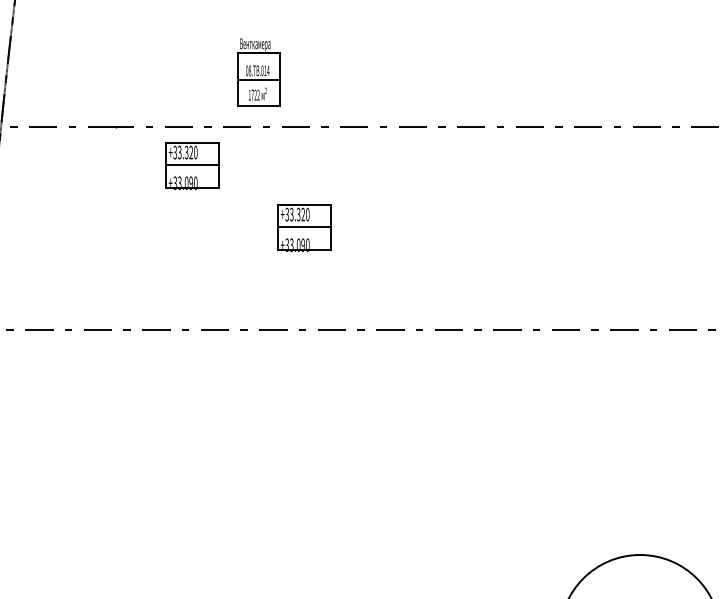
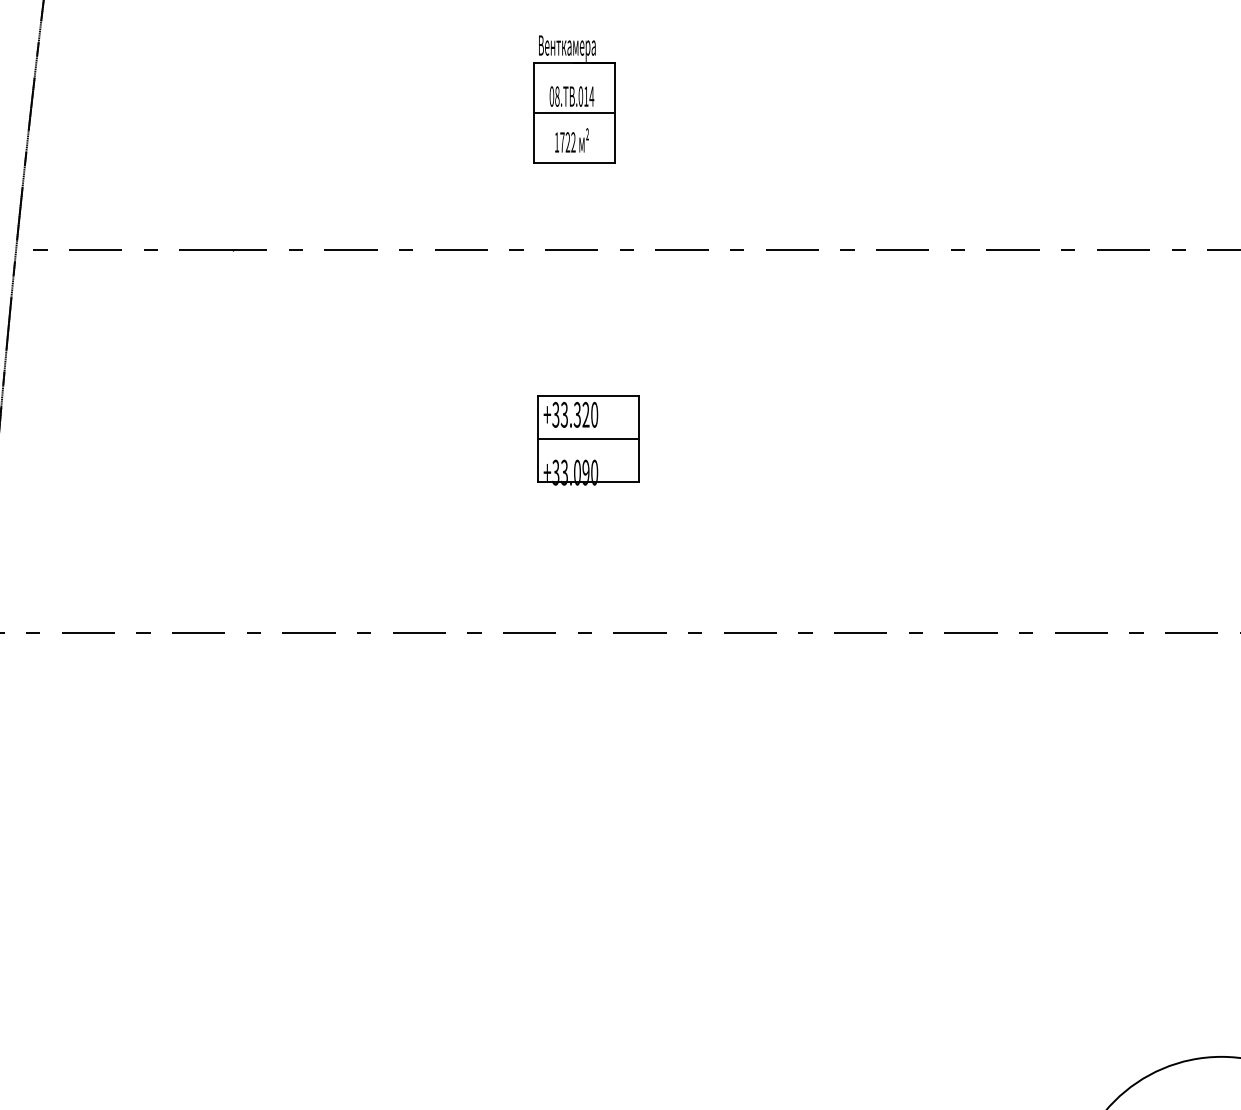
part: (258, 72) -> (573, 99), moved
part: (192, 166) -> (377, 324), removed

